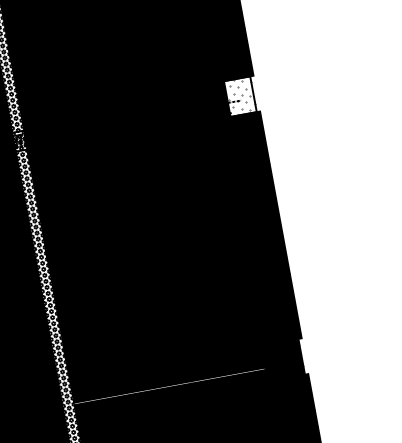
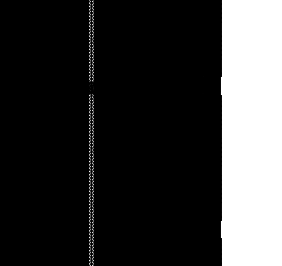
fill: (240, 95) -> (212, 85), added

